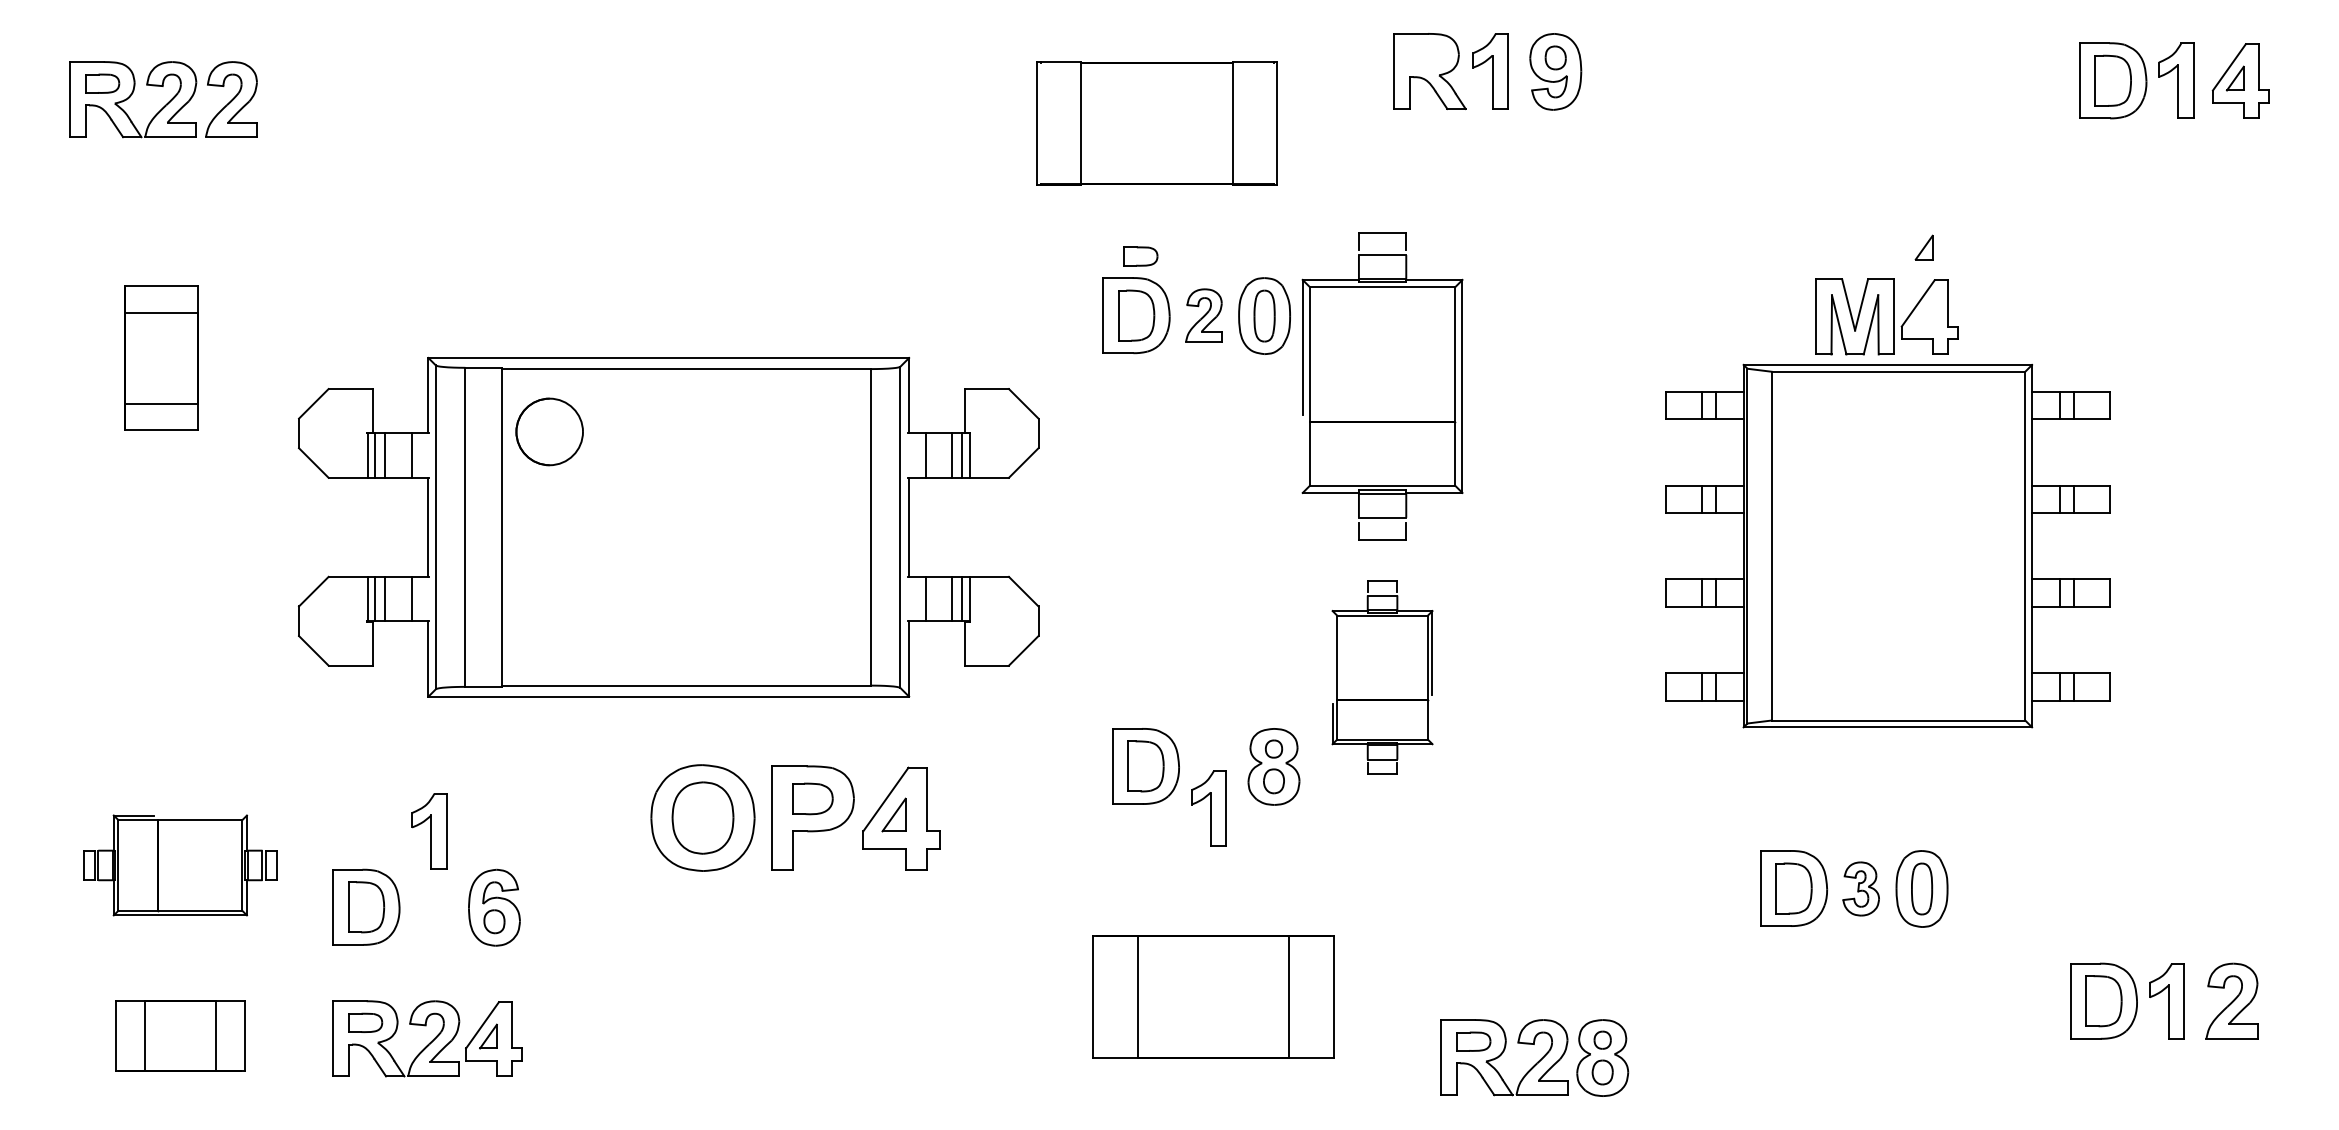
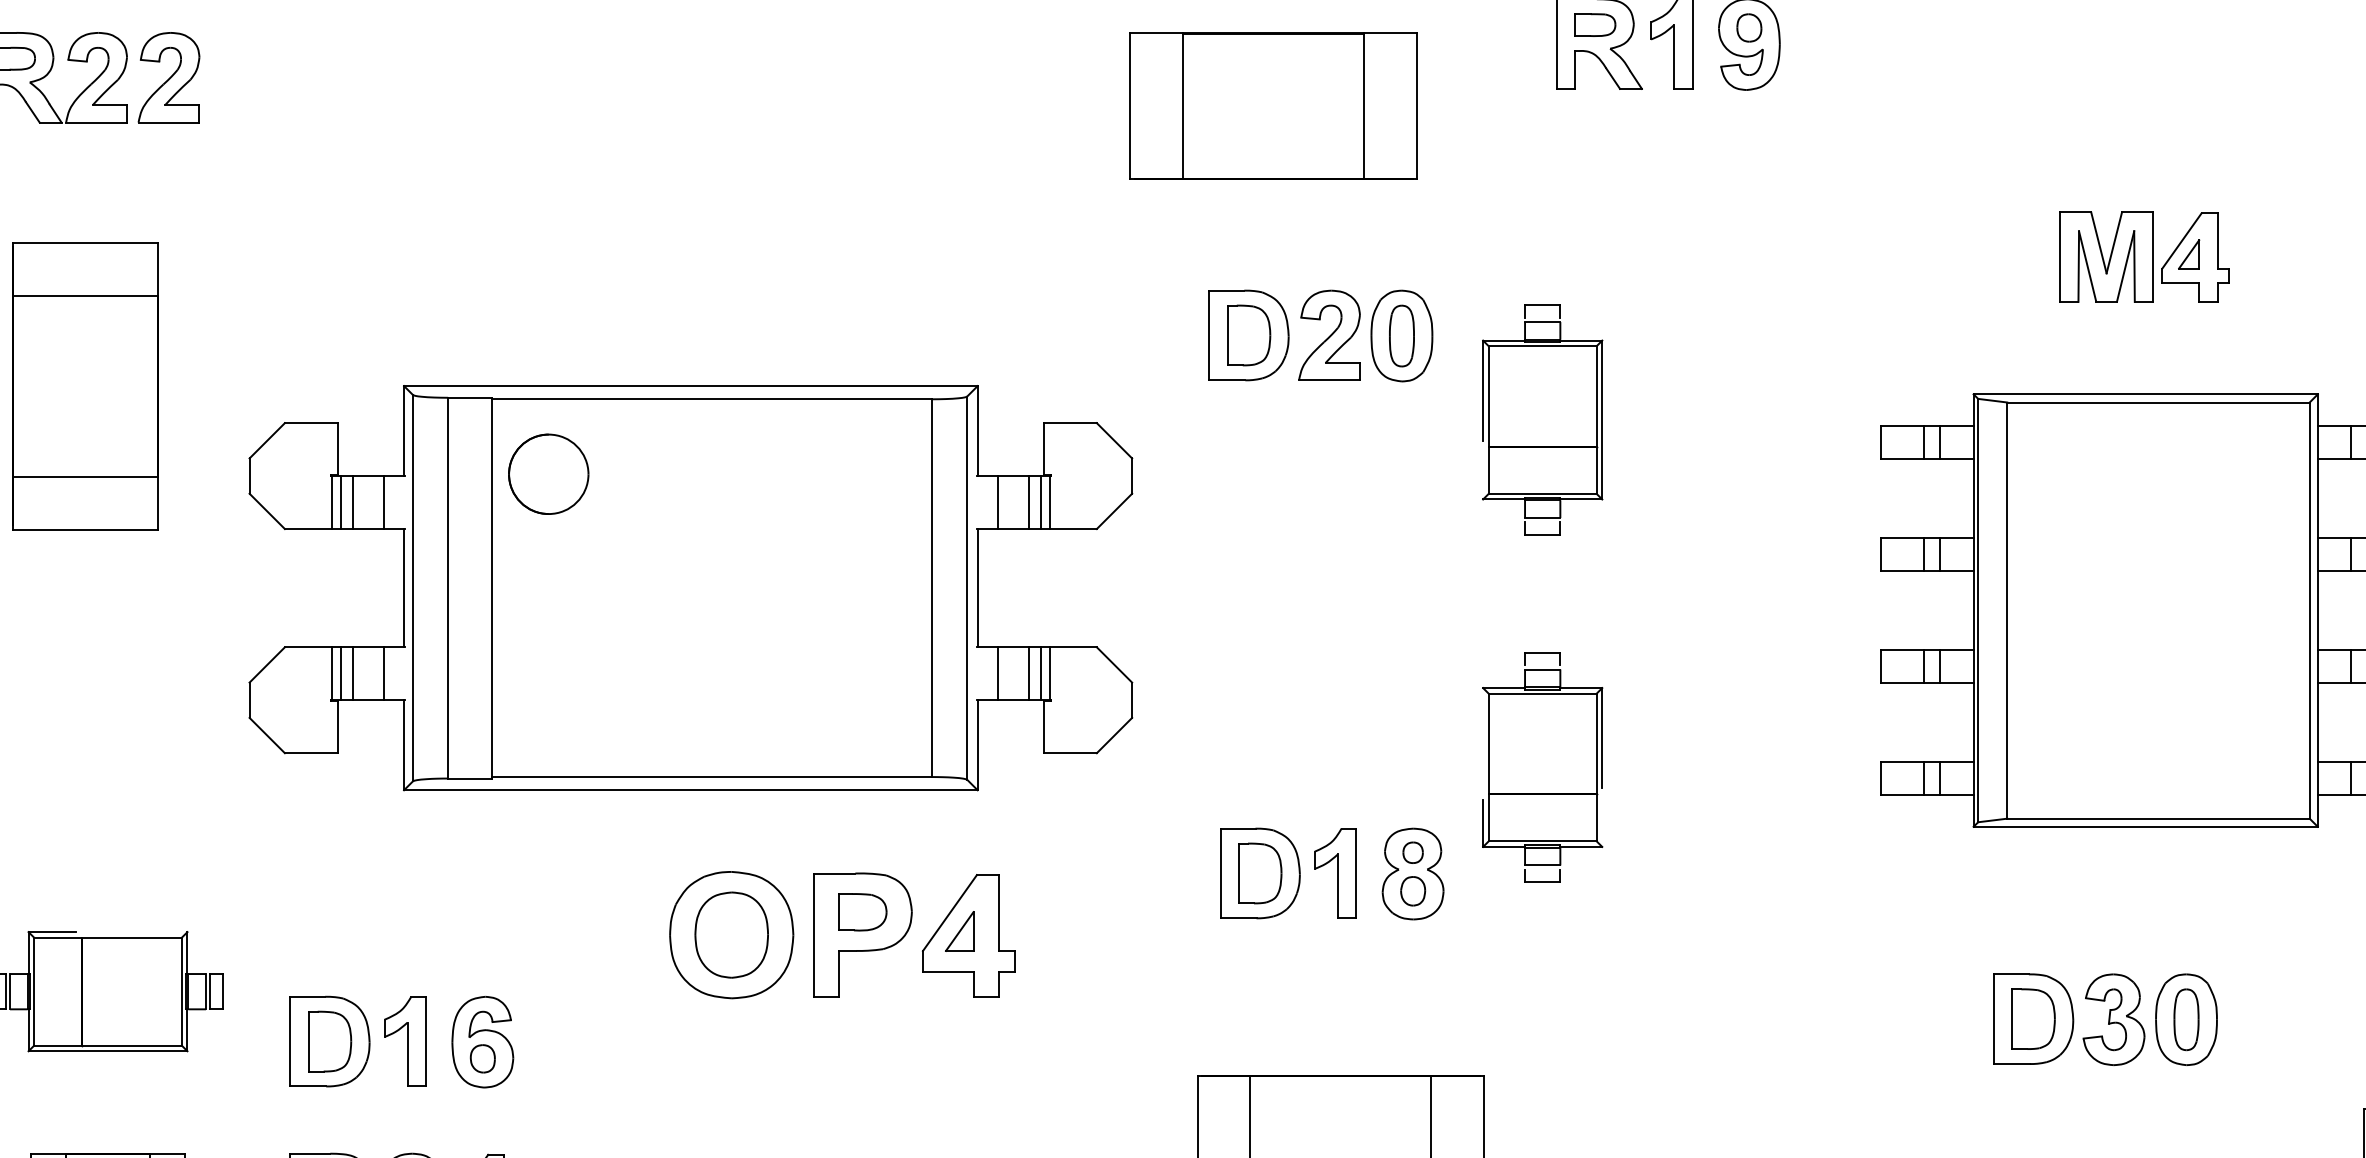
part: (1140, 256) -> (1595, 25), moved
part: (1203, 315) -> (1329, 335), size x1.43
part: (1886, 316) -> (2144, 256), moved
part: (161, 357) -> (85, 385), size x1.67
part: (1382, 386) -> (1542, 420), size x0.62
part: (1208, 808) -> (1334, 873), moved
part: (429, 831) -> (405, 1041), moved
part: (1860, 888) -> (2113, 1019), size x1.43

